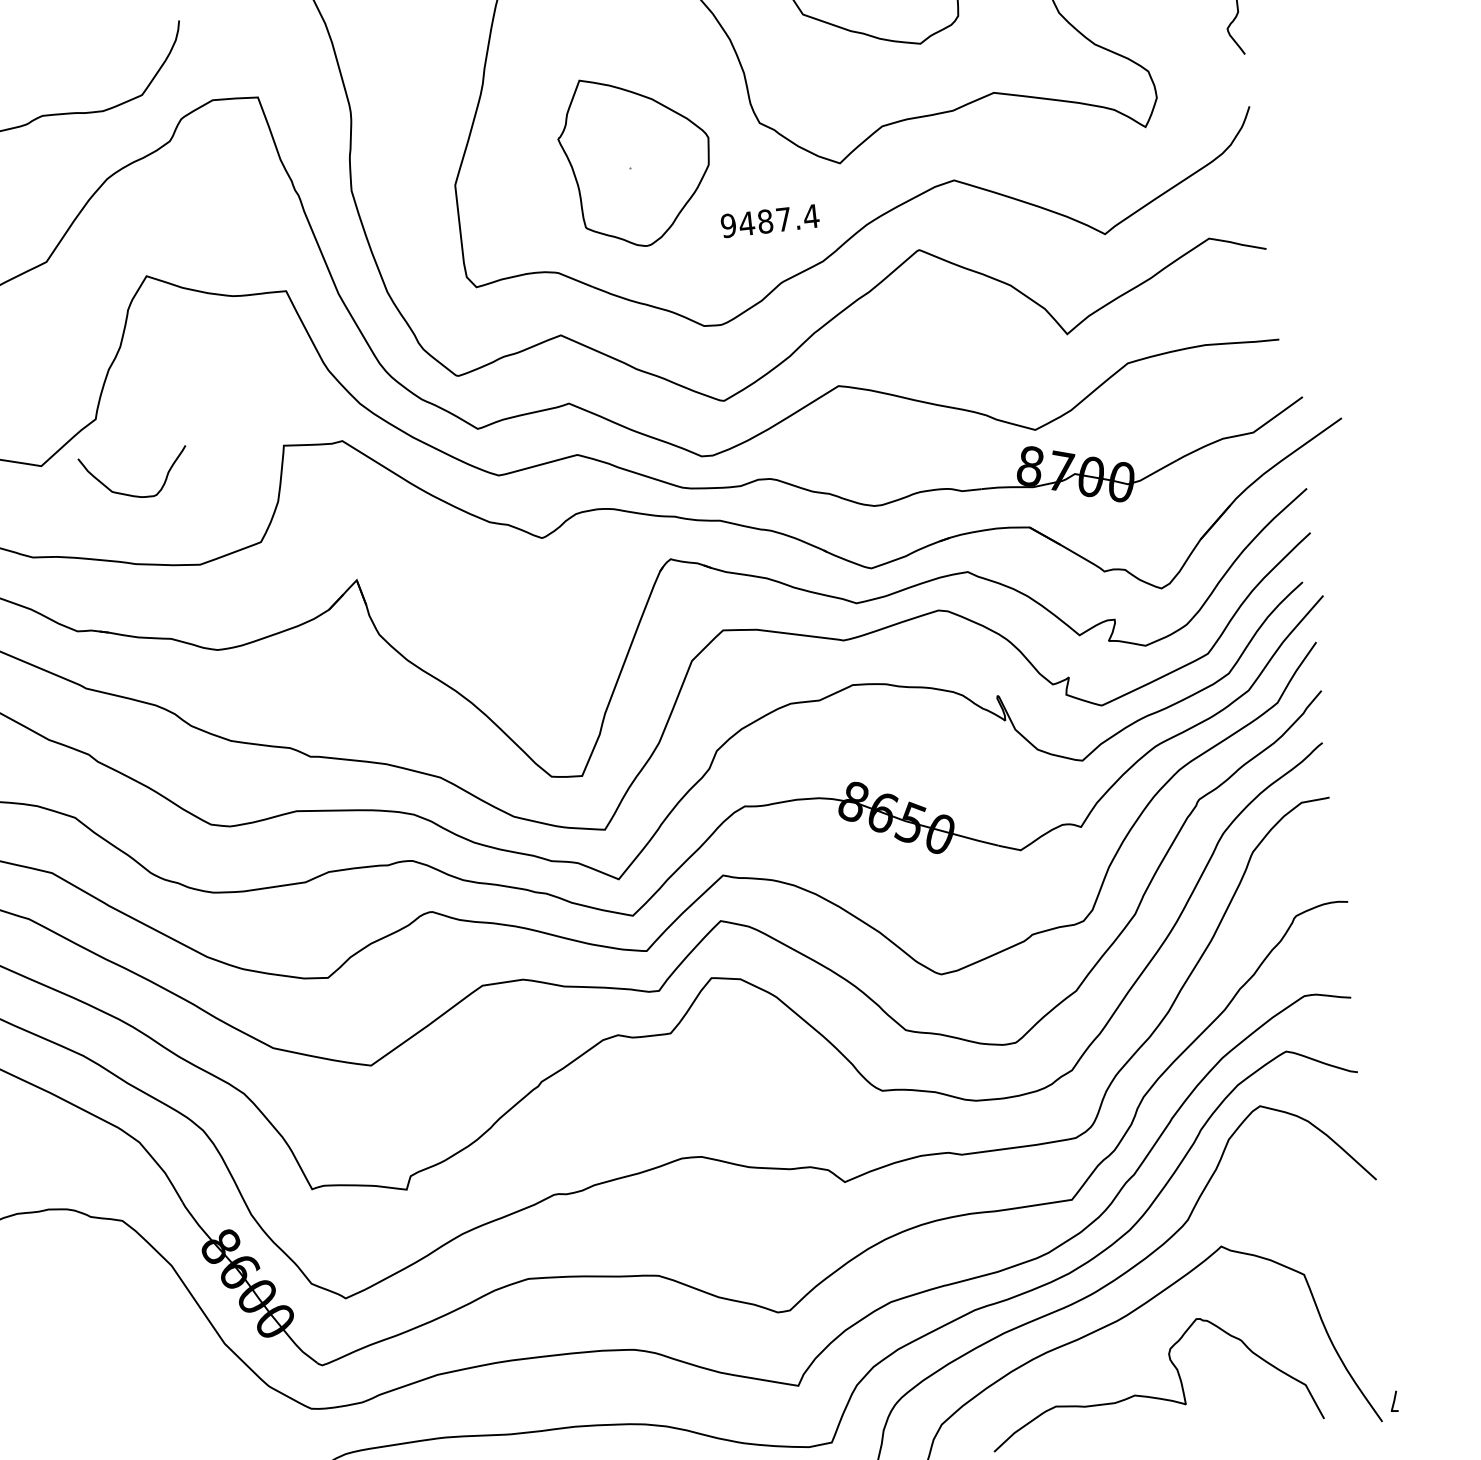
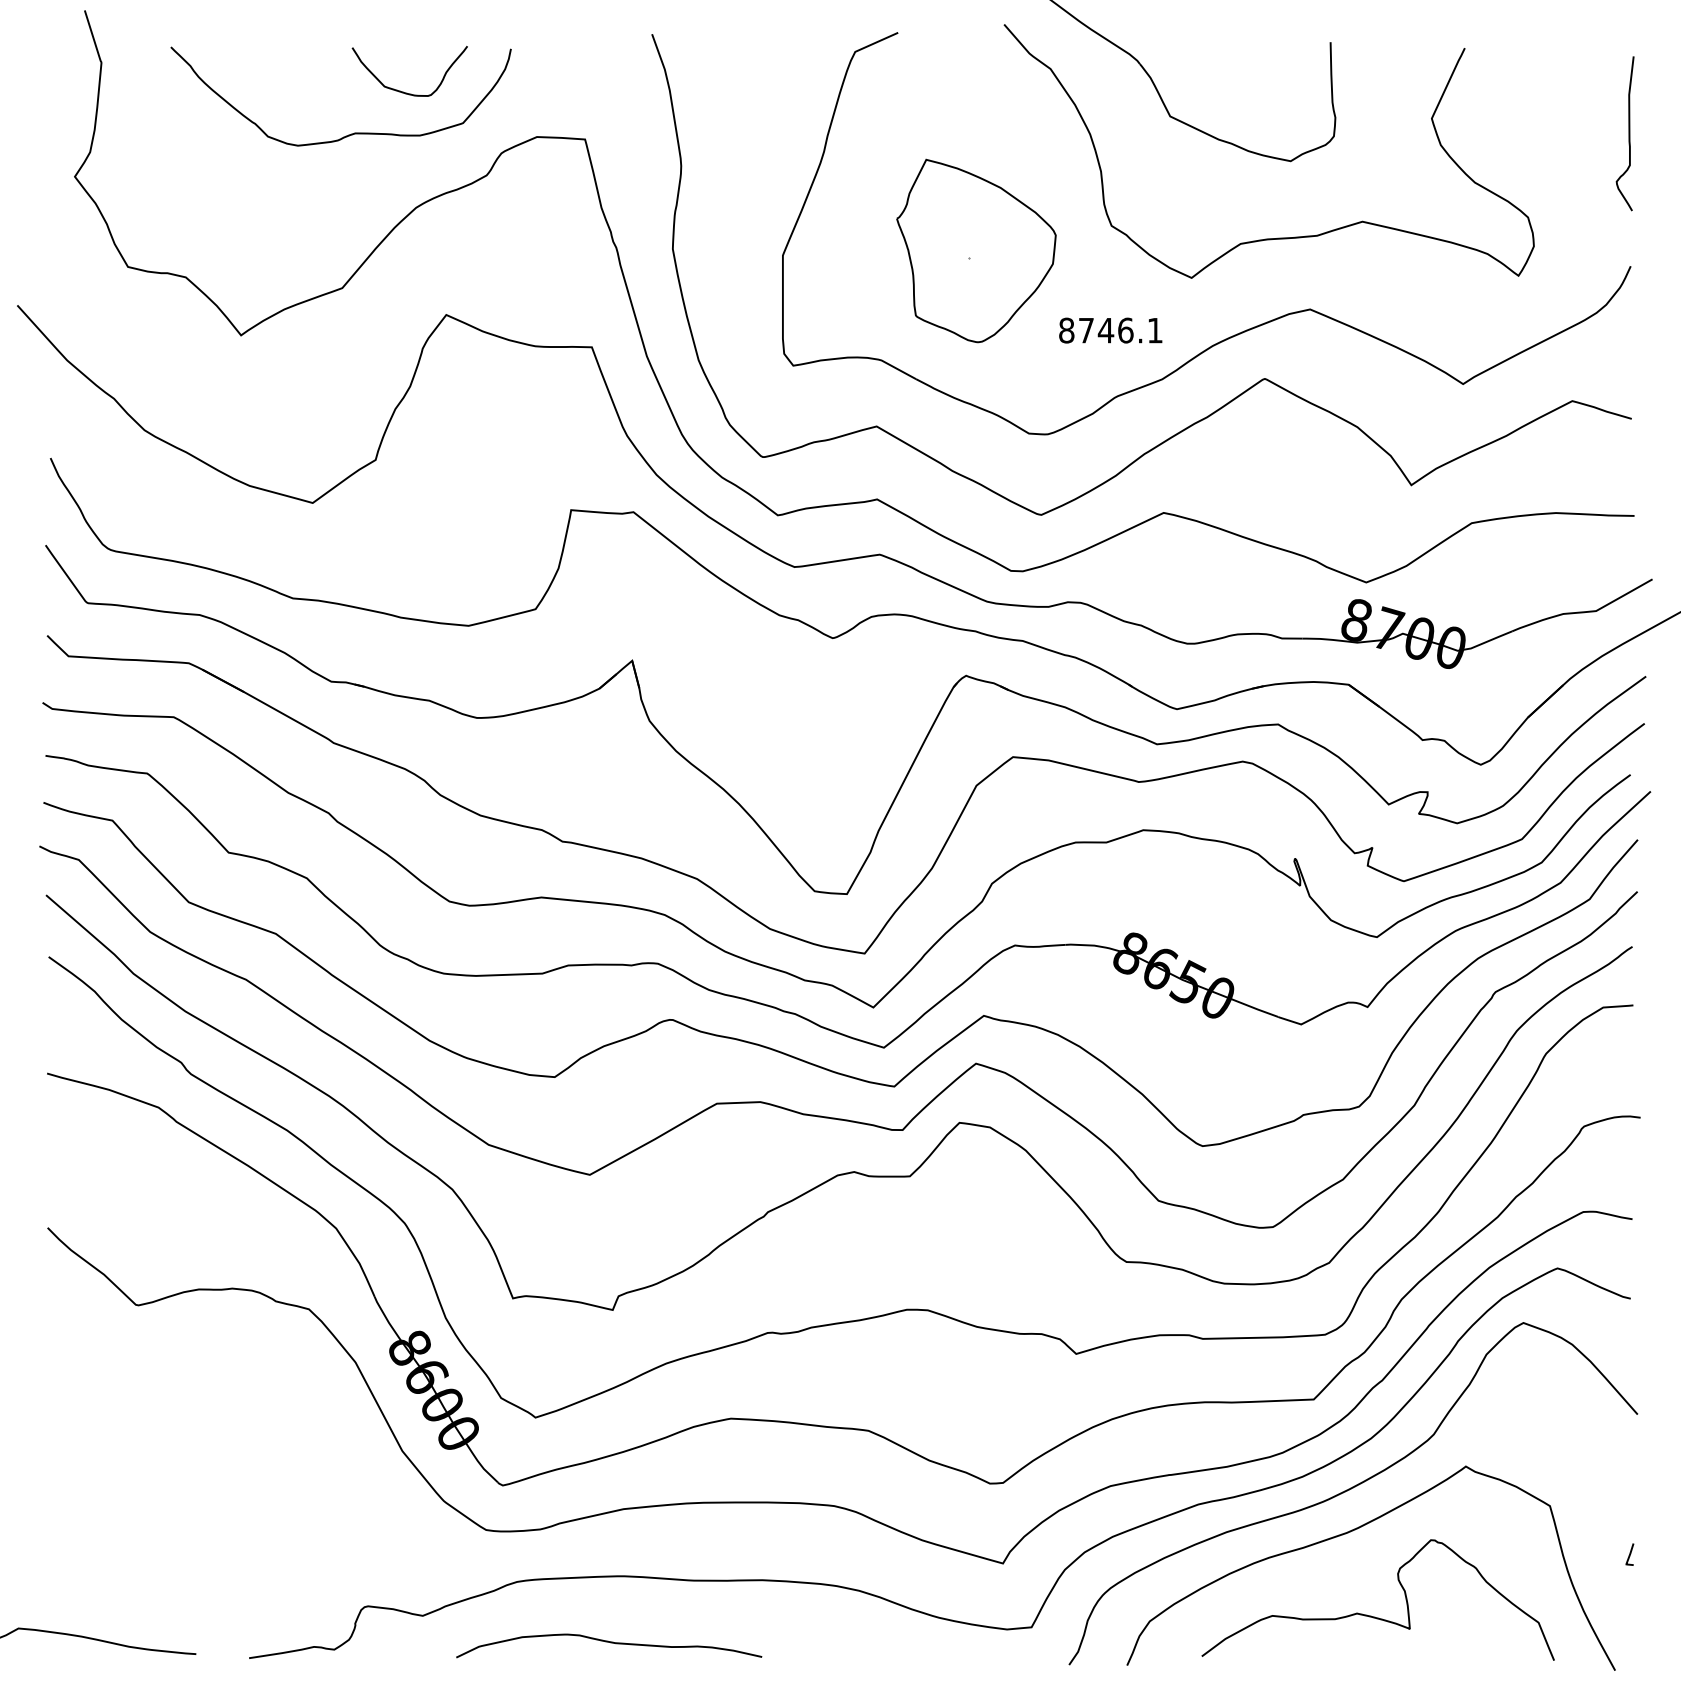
text: (770, 220) -> (1111, 330), 9487.4 -> 8746.1
curve: (130, 494) -> (403, 91), moved
curve: (1393, 1401) -> (1629, 1554), moved

